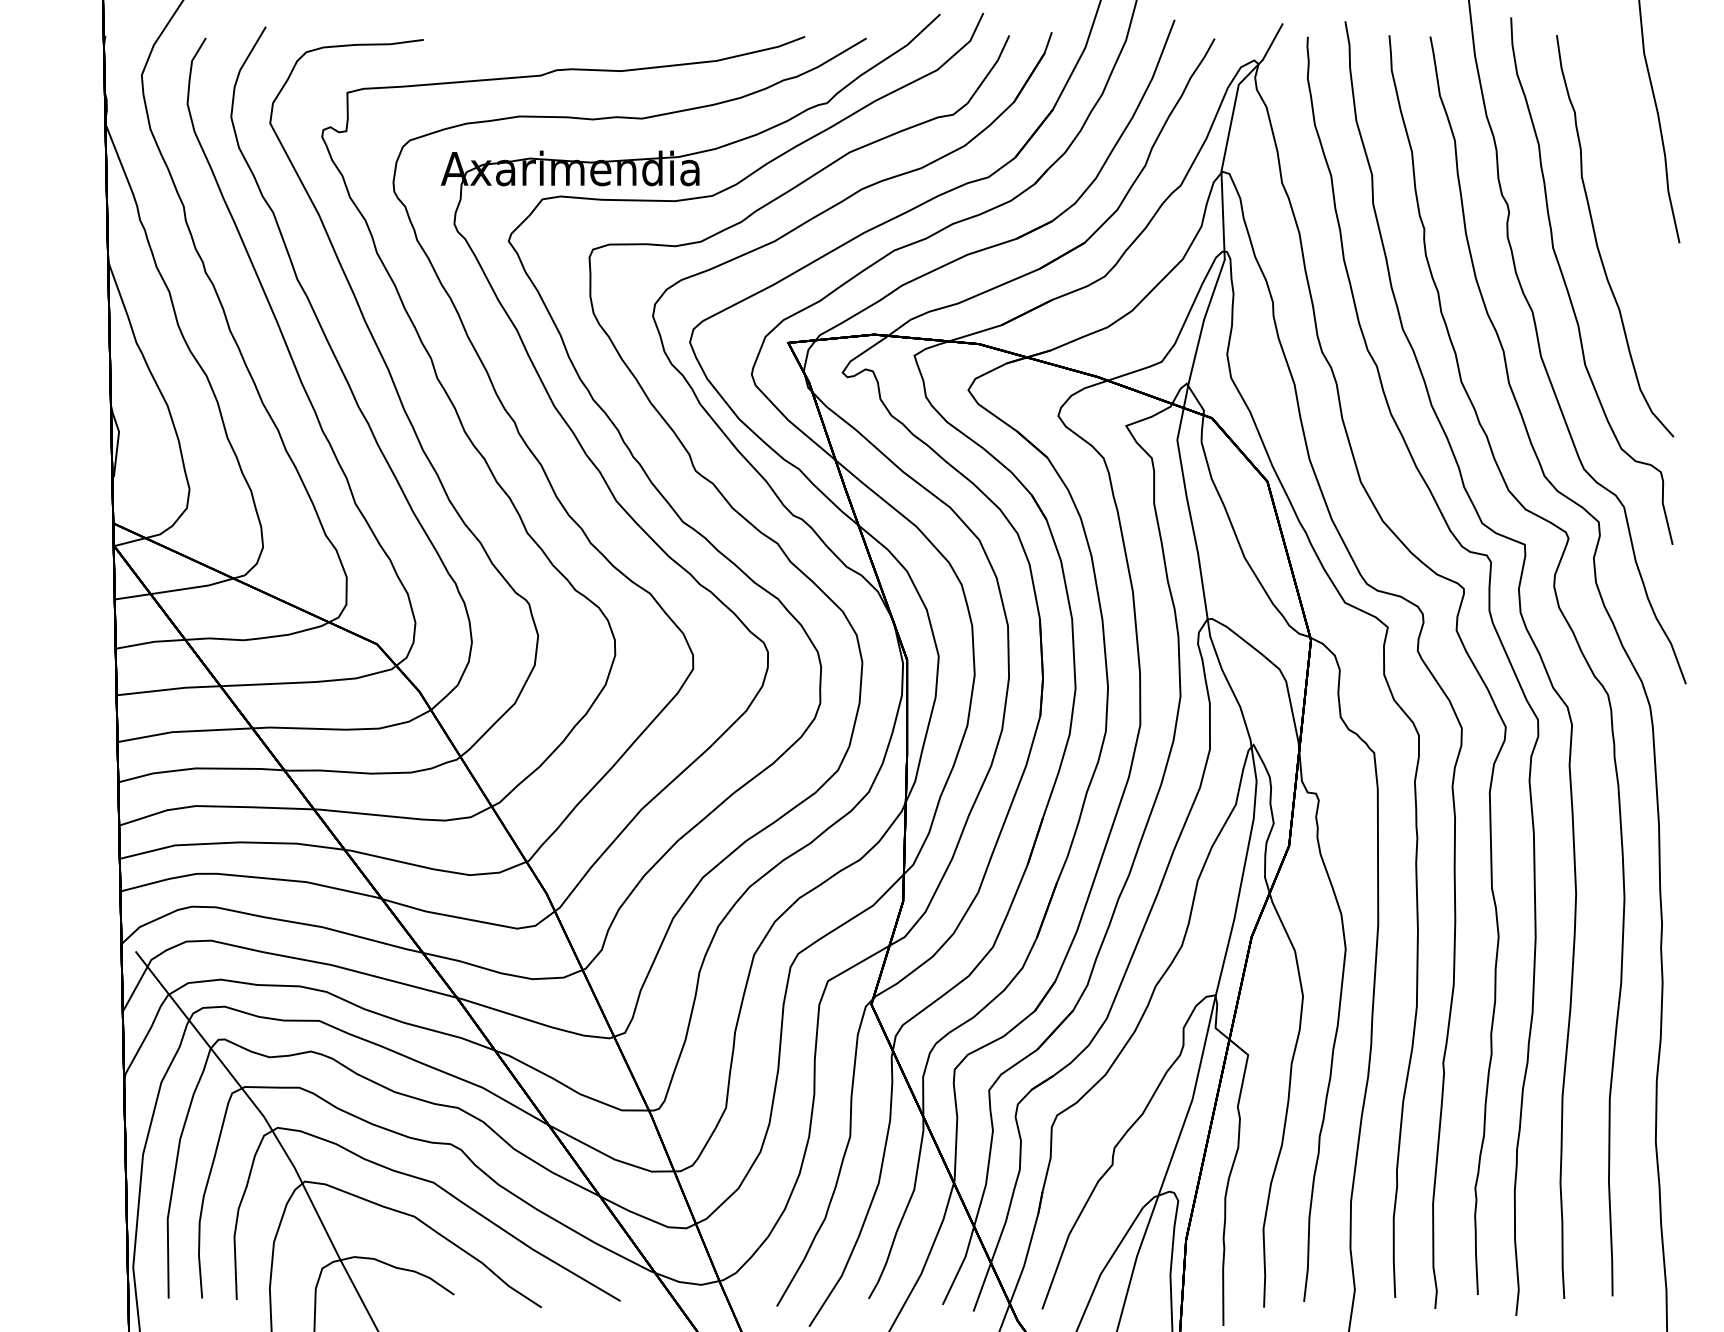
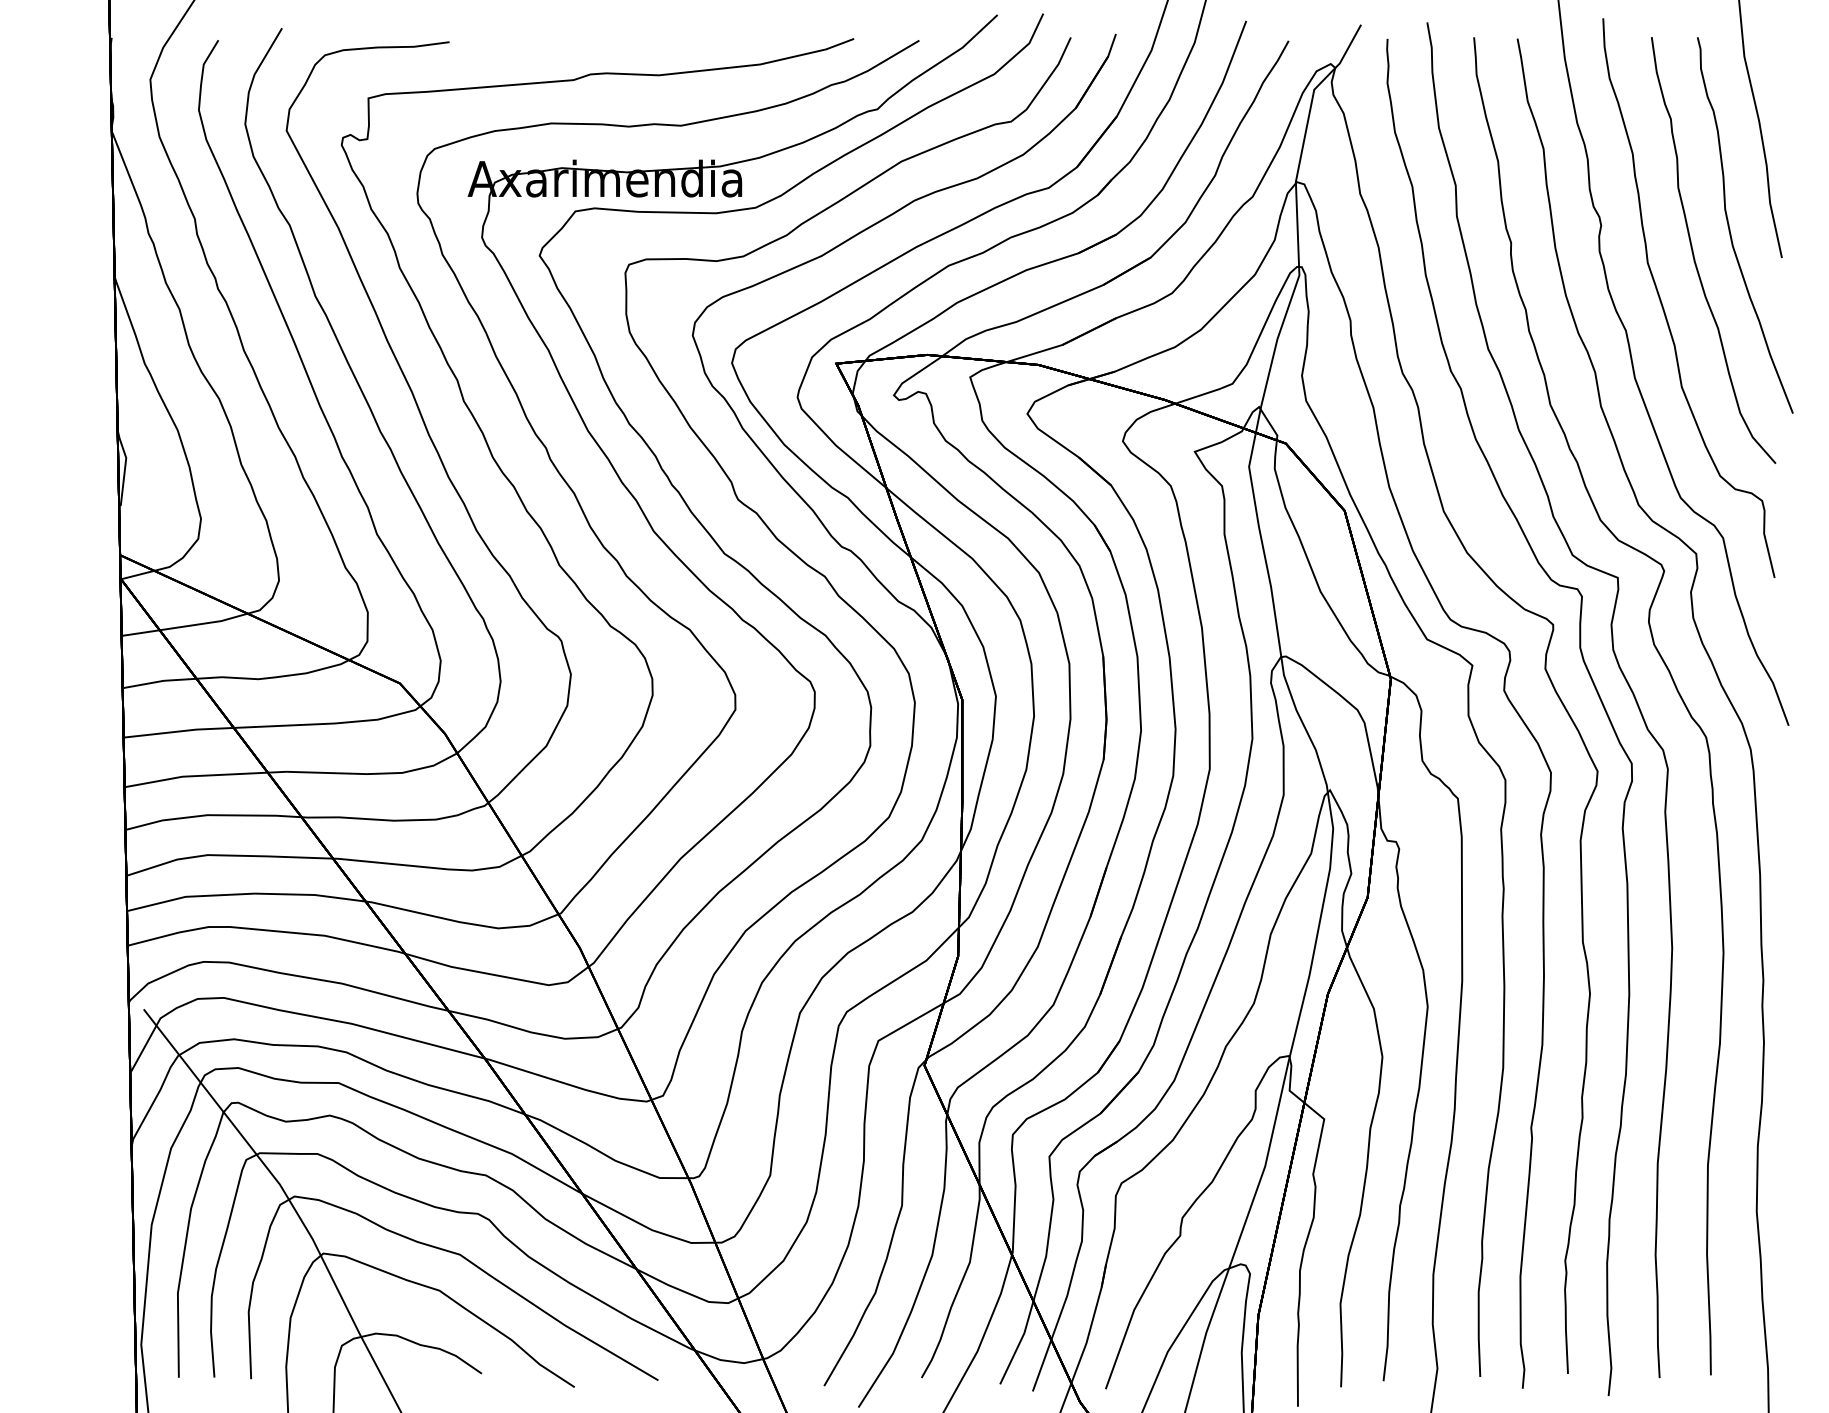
part: (1631, 215) -> (1730, 228), added

